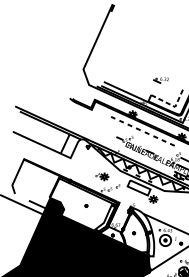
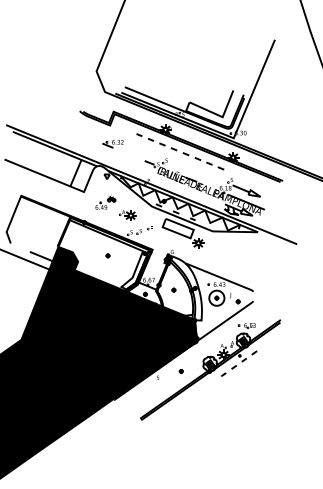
part: (160, 80) -> (112, 144), moved
line: (173, 106) -> (220, 116), dashed -> solid
part: (86, 165) -> (105, 201), added

